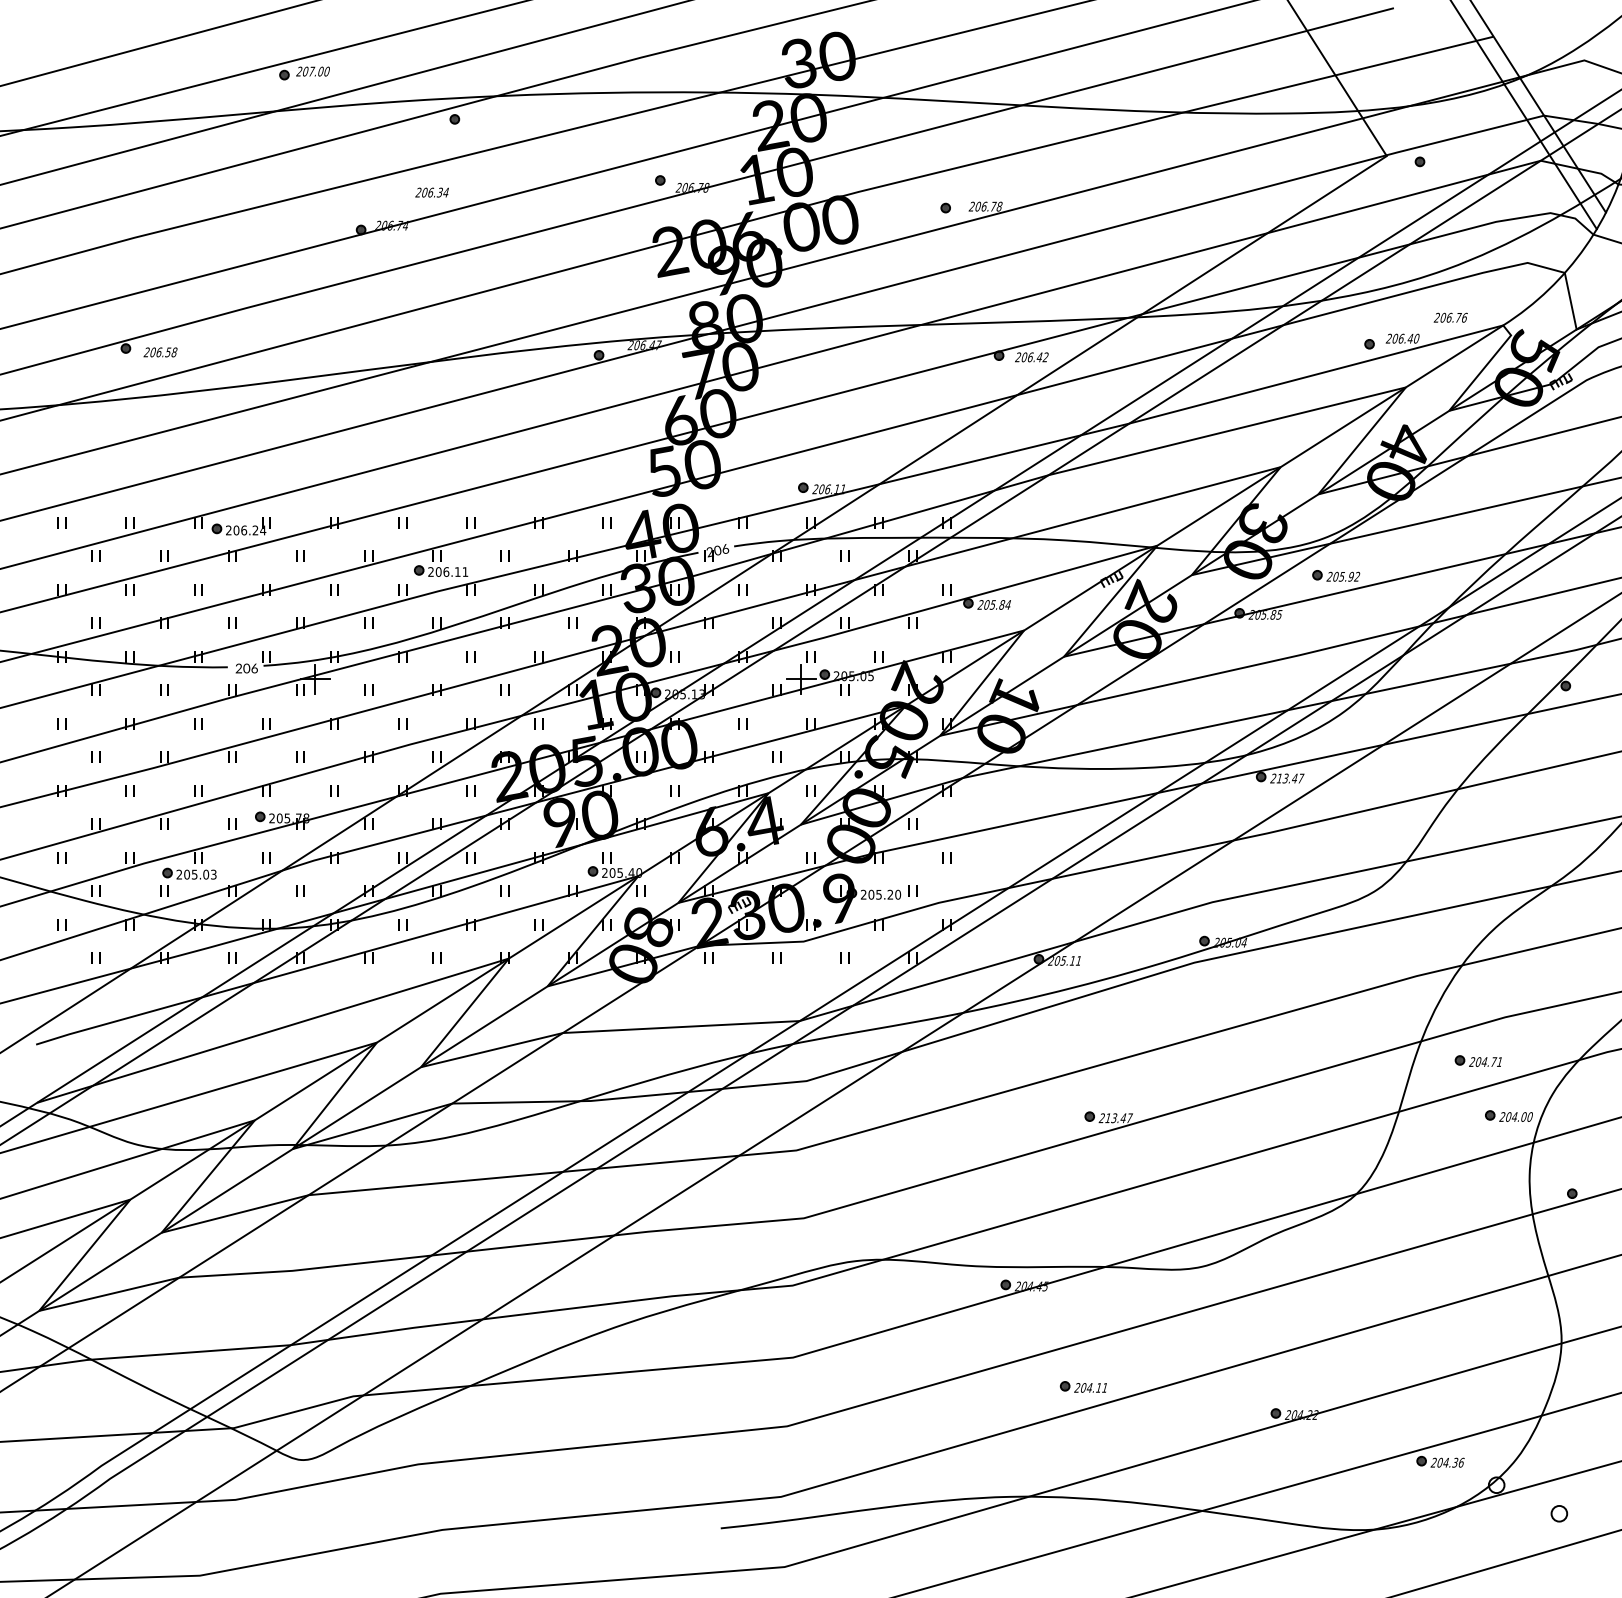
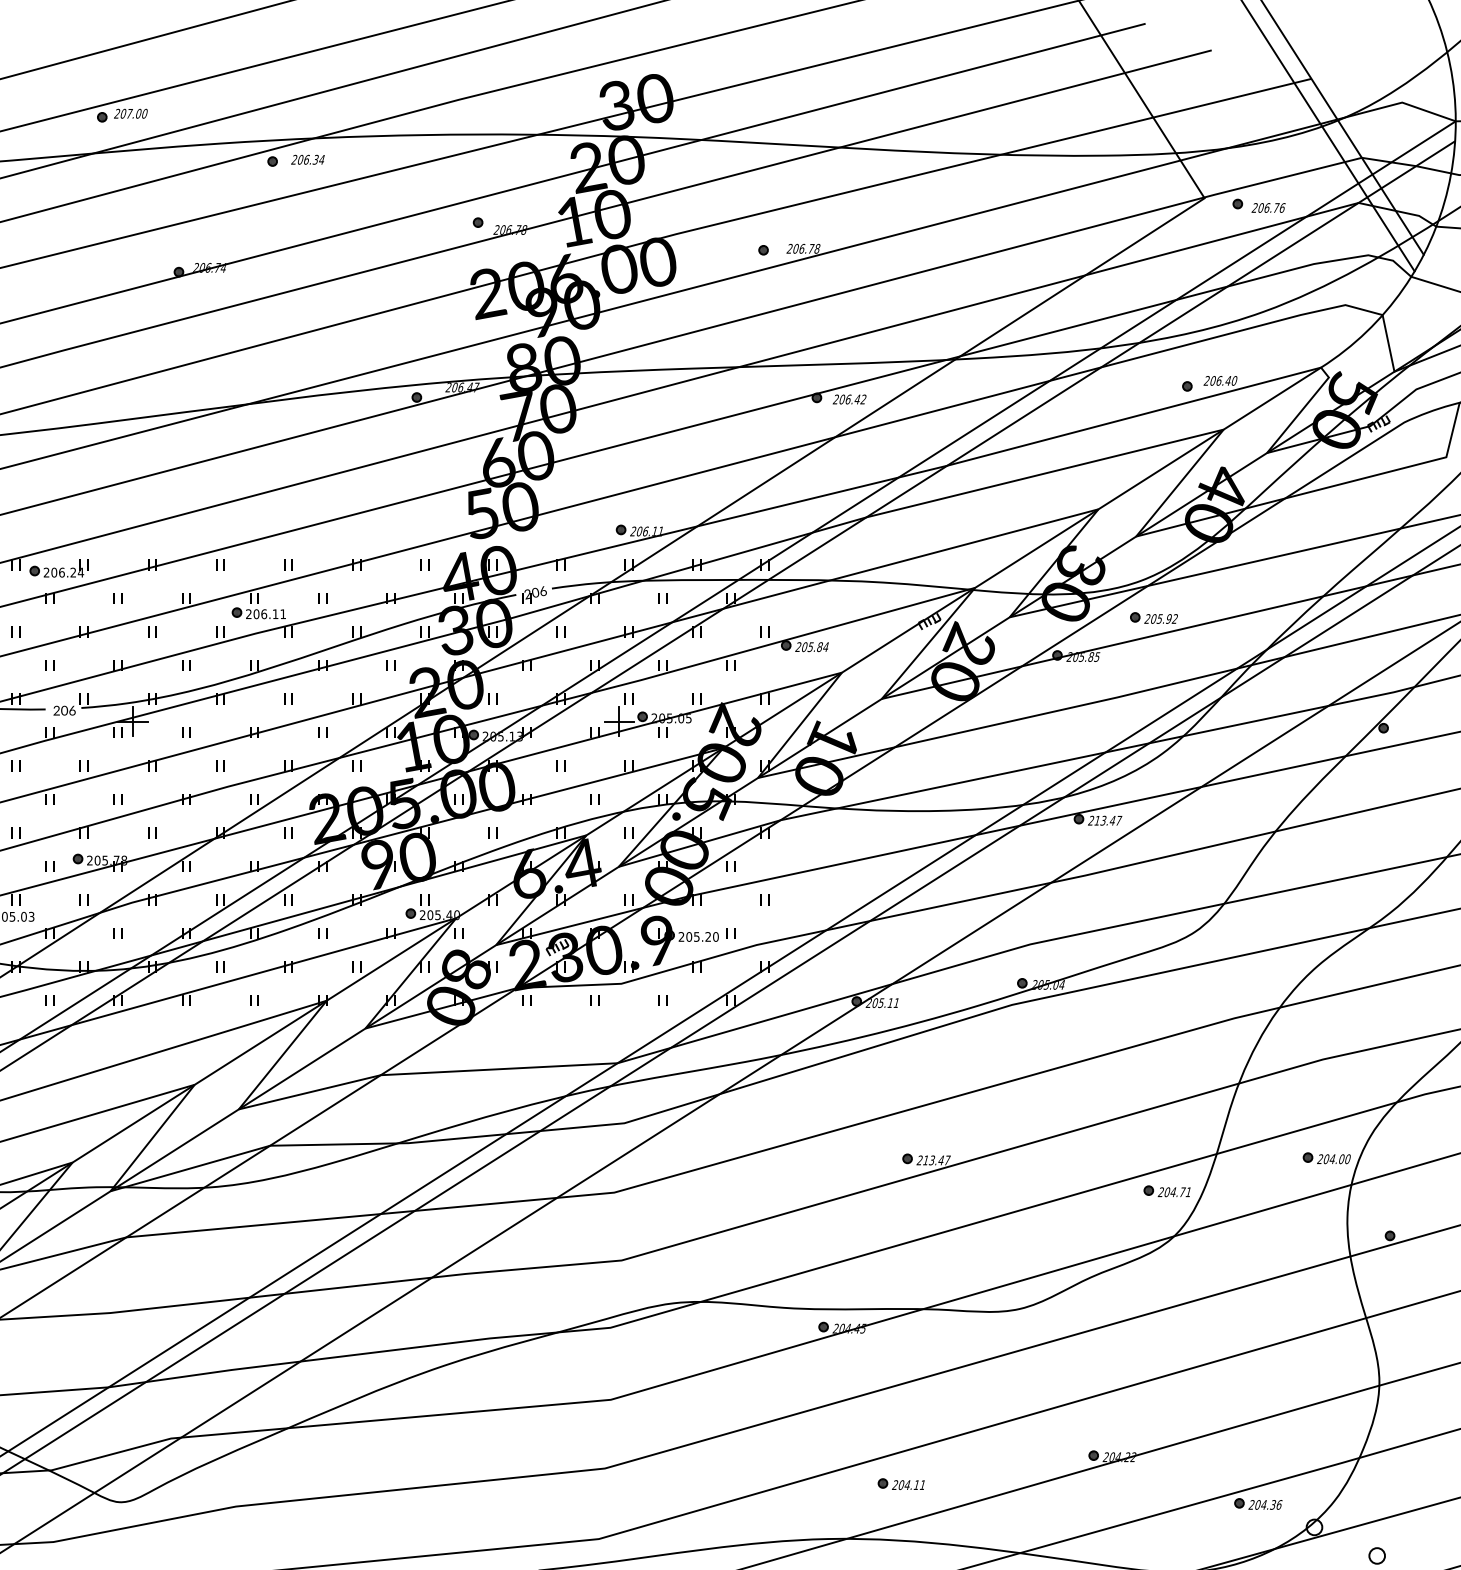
text: (431, 192) -> (307, 159), moved
text: (1450, 317) -> (1268, 207), moved
part: (1477, 1060) -> (1166, 1190), moved
part: (1082, 1386) -> (900, 1483), moved

